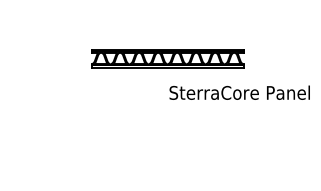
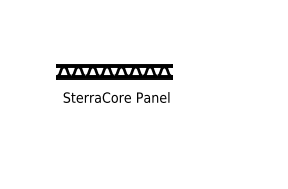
text: (239, 92) -> (116, 97), moved

